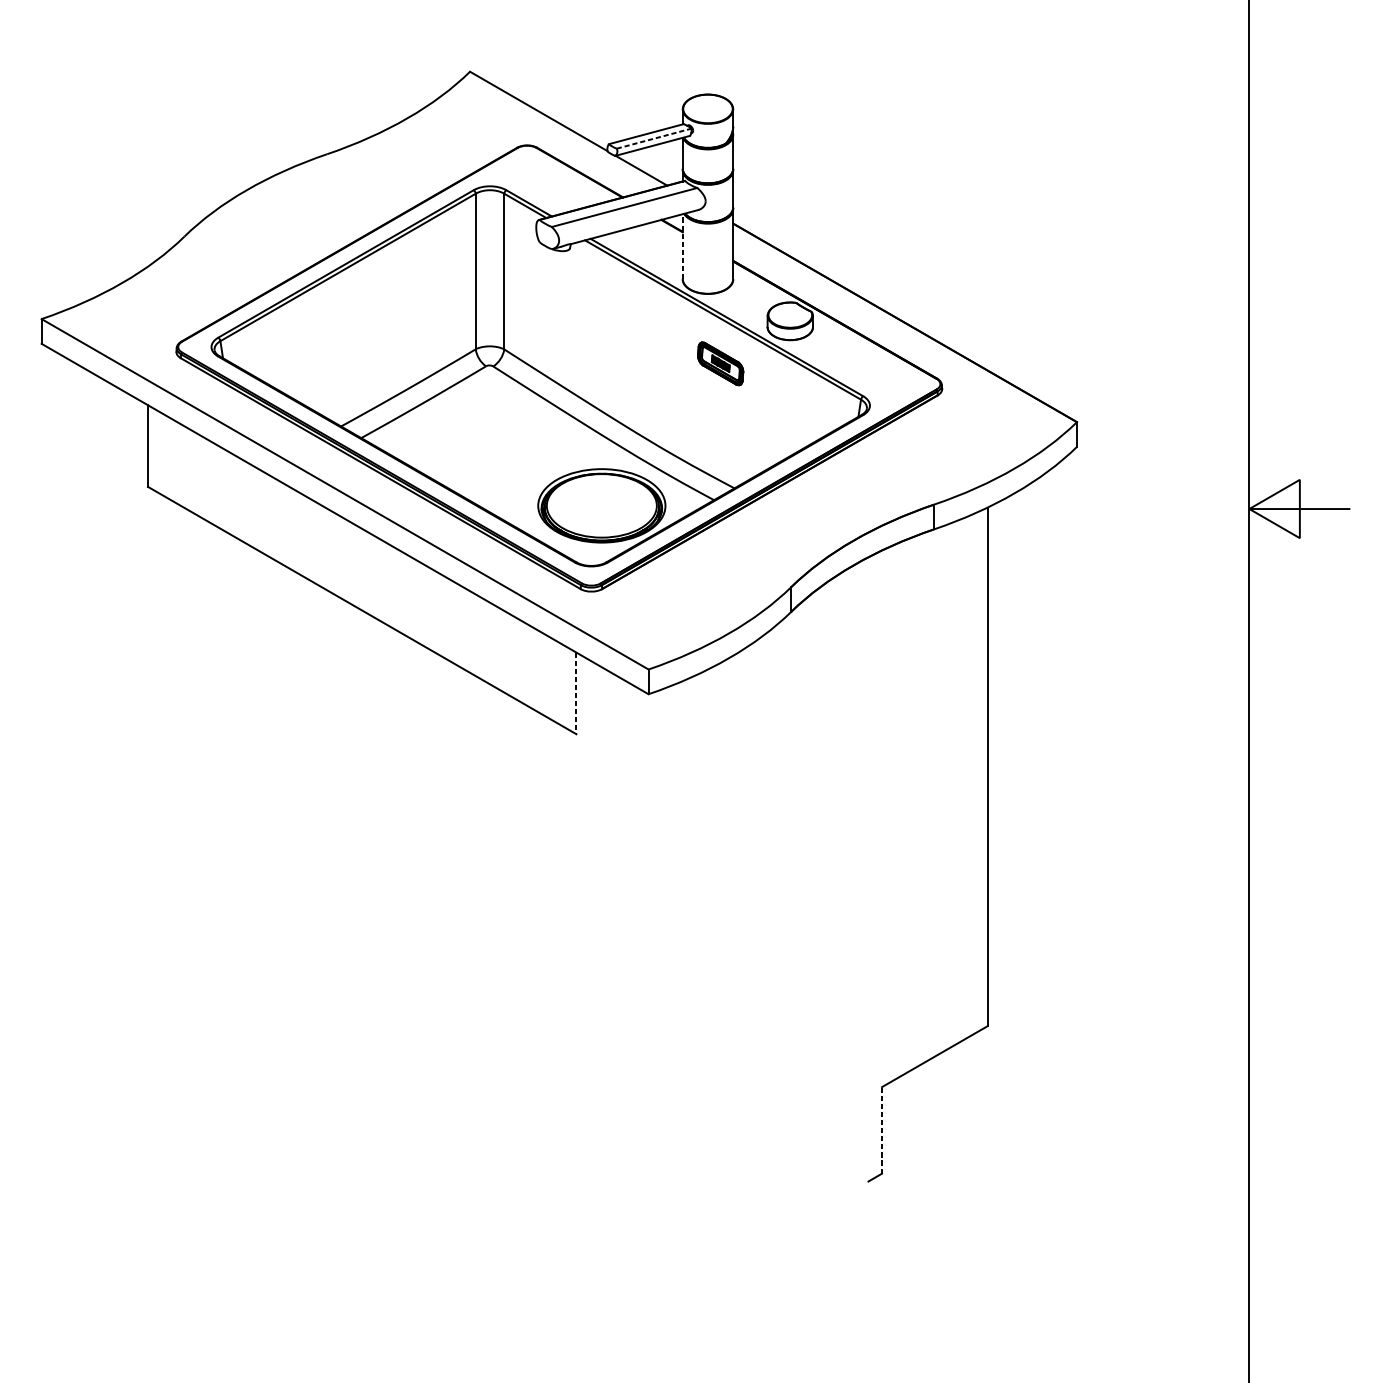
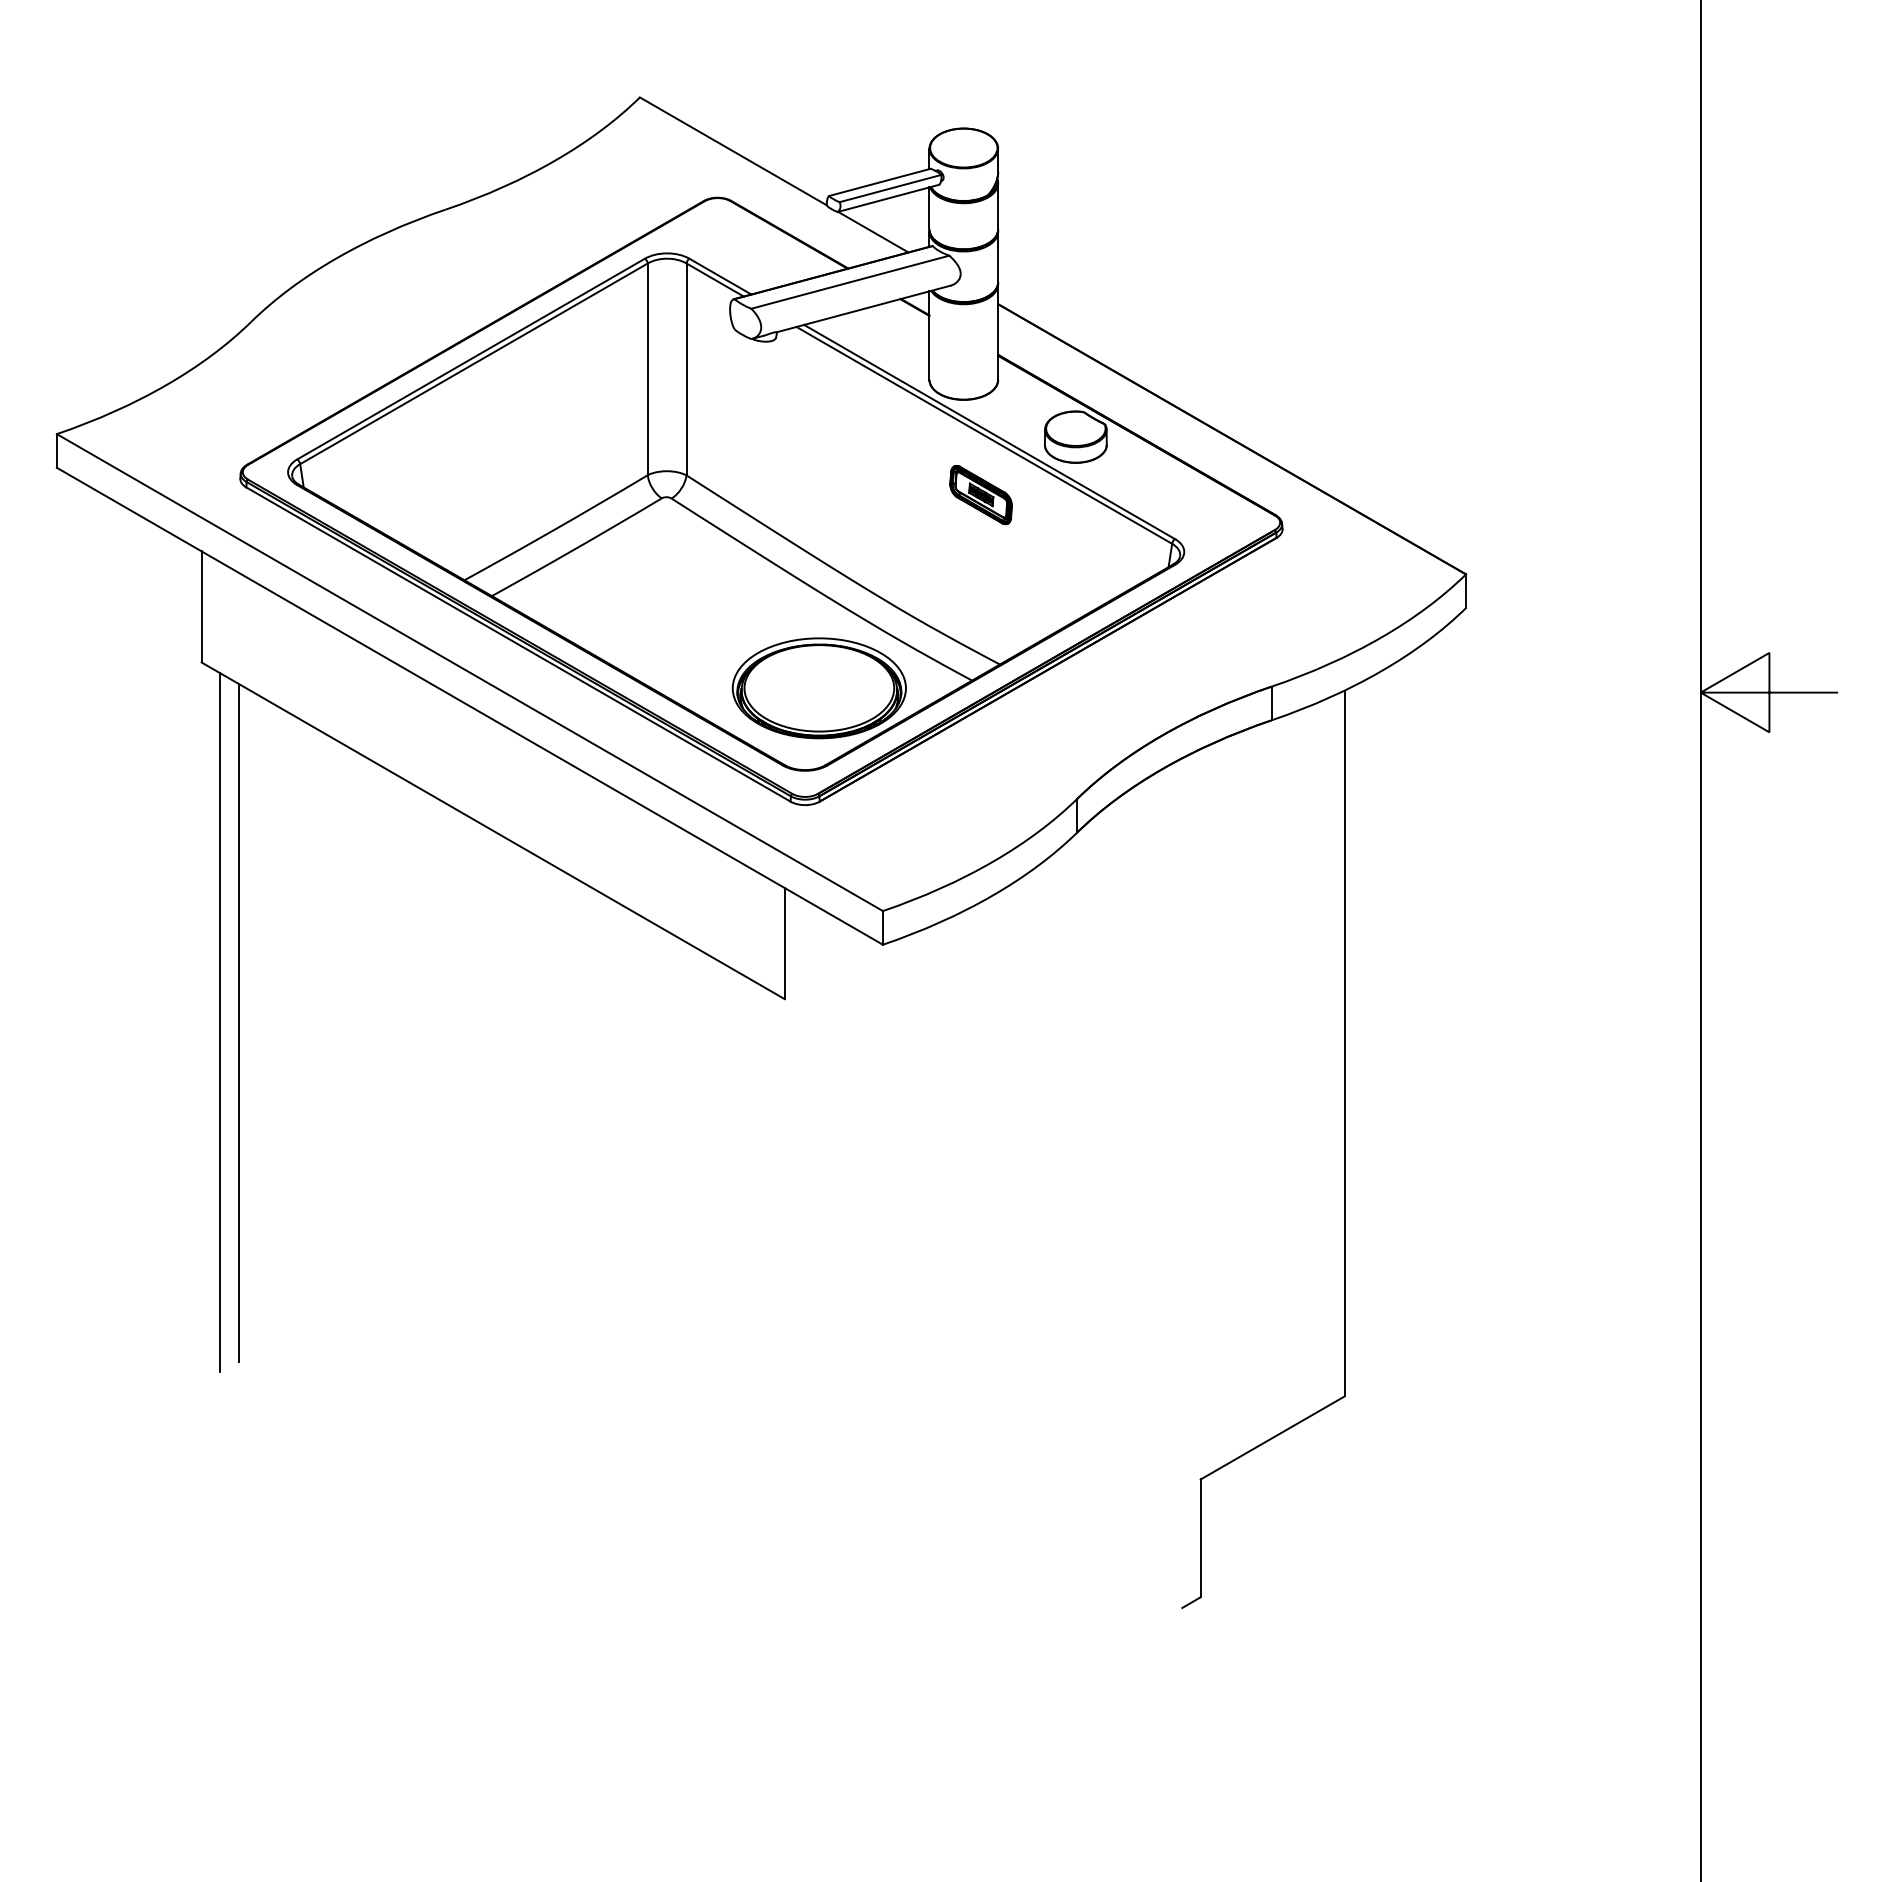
line: (654, 138) -> (890, 188), dashed -> solid
line: (682, 246) -> (929, 335), dashed -> solid
line: (576, 693) -> (784, 943), dashed -> solid
line: (161, 751) -> (220, 1022), added
line: (175, 751) -> (238, 1022), added
line: (881, 1130) -> (1200, 1538), dashed -> solid

